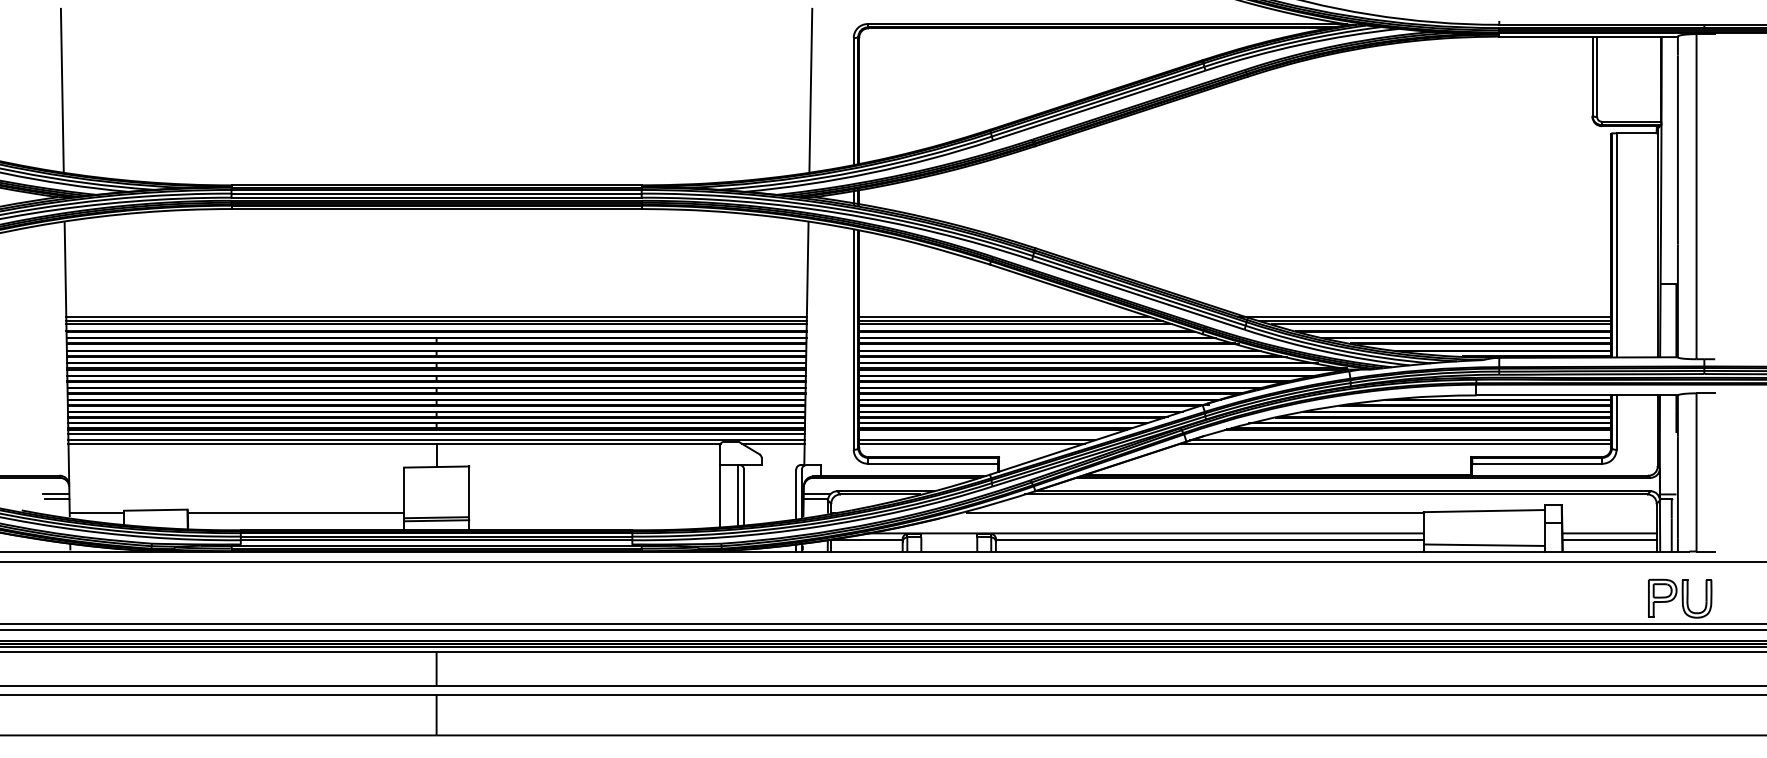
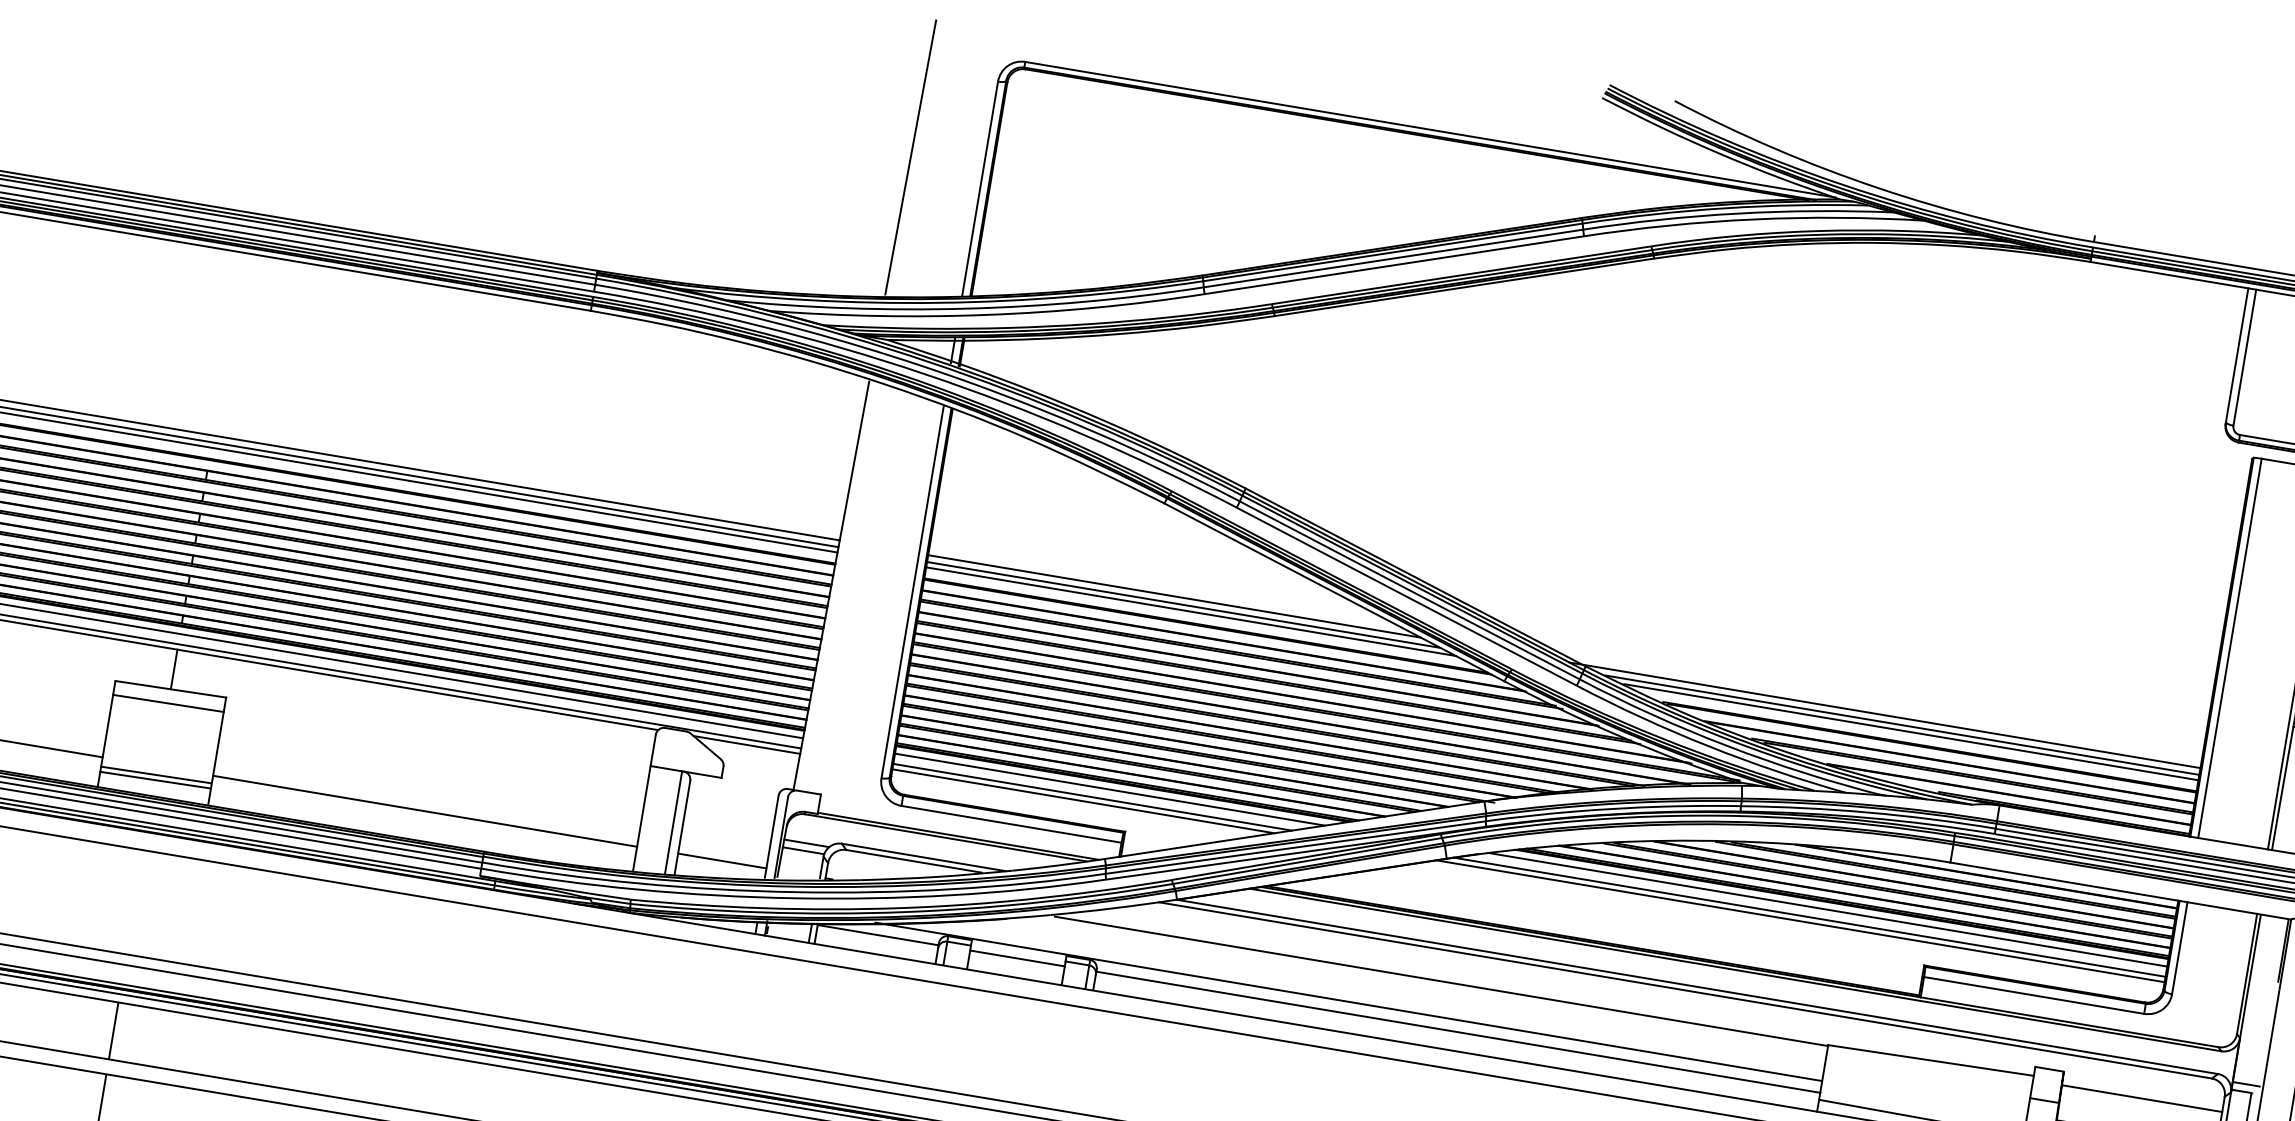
line: (986, 434) -> (1110, 789), added
line: (1410, 434) -> (1827, 909), added
line: (436, 474) -> (168, 701), added
line: (594, 512) -> (425, 810), added
line: (770, 512) -> (722, 860), added
line: (1609, 512) -> (2142, 1098), added
line: (949, 540) -> (1017, 958), added

